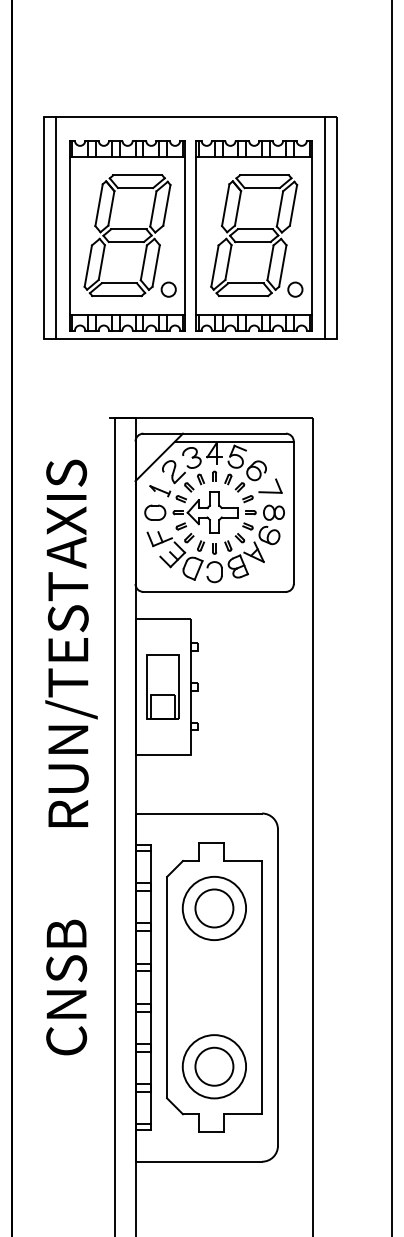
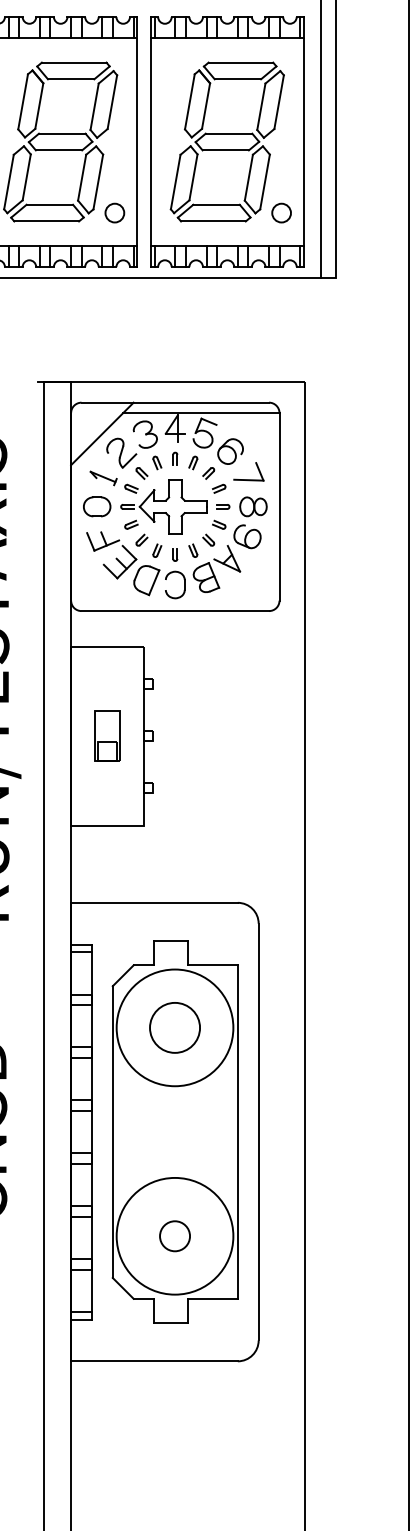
part: (162, 686) -> (106, 735), size x0.6
circle: (214, 908) -> (175, 1027), size x1.4
circle: (214, 1066) -> (175, 1235), size x0.6
circle: (214, 1066) -> (175, 1235), size x1.4

